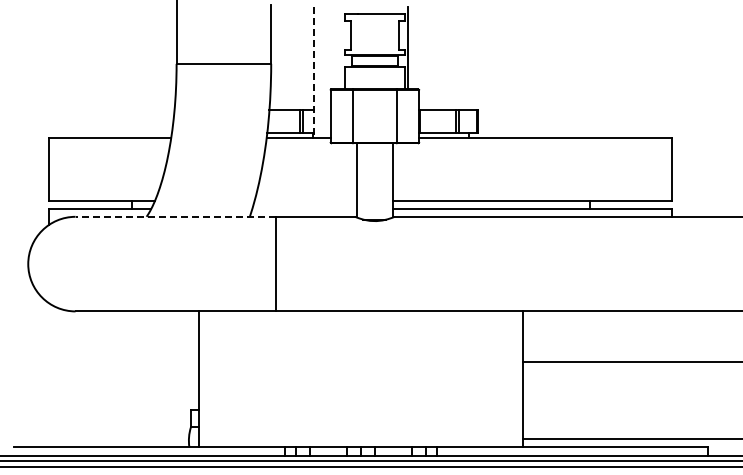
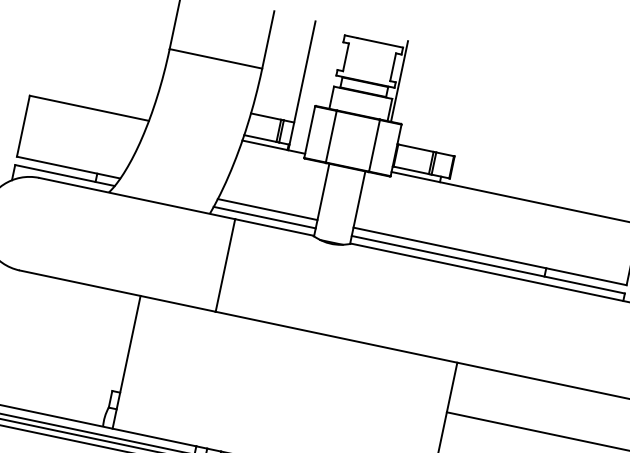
line: (313, 72) -> (301, 85), dashed -> solid
line: (305, 200) -> (267, 209), added
line: (304, 209) -> (264, 217), added
line: (175, 216) -> (137, 198), dashed -> solid

